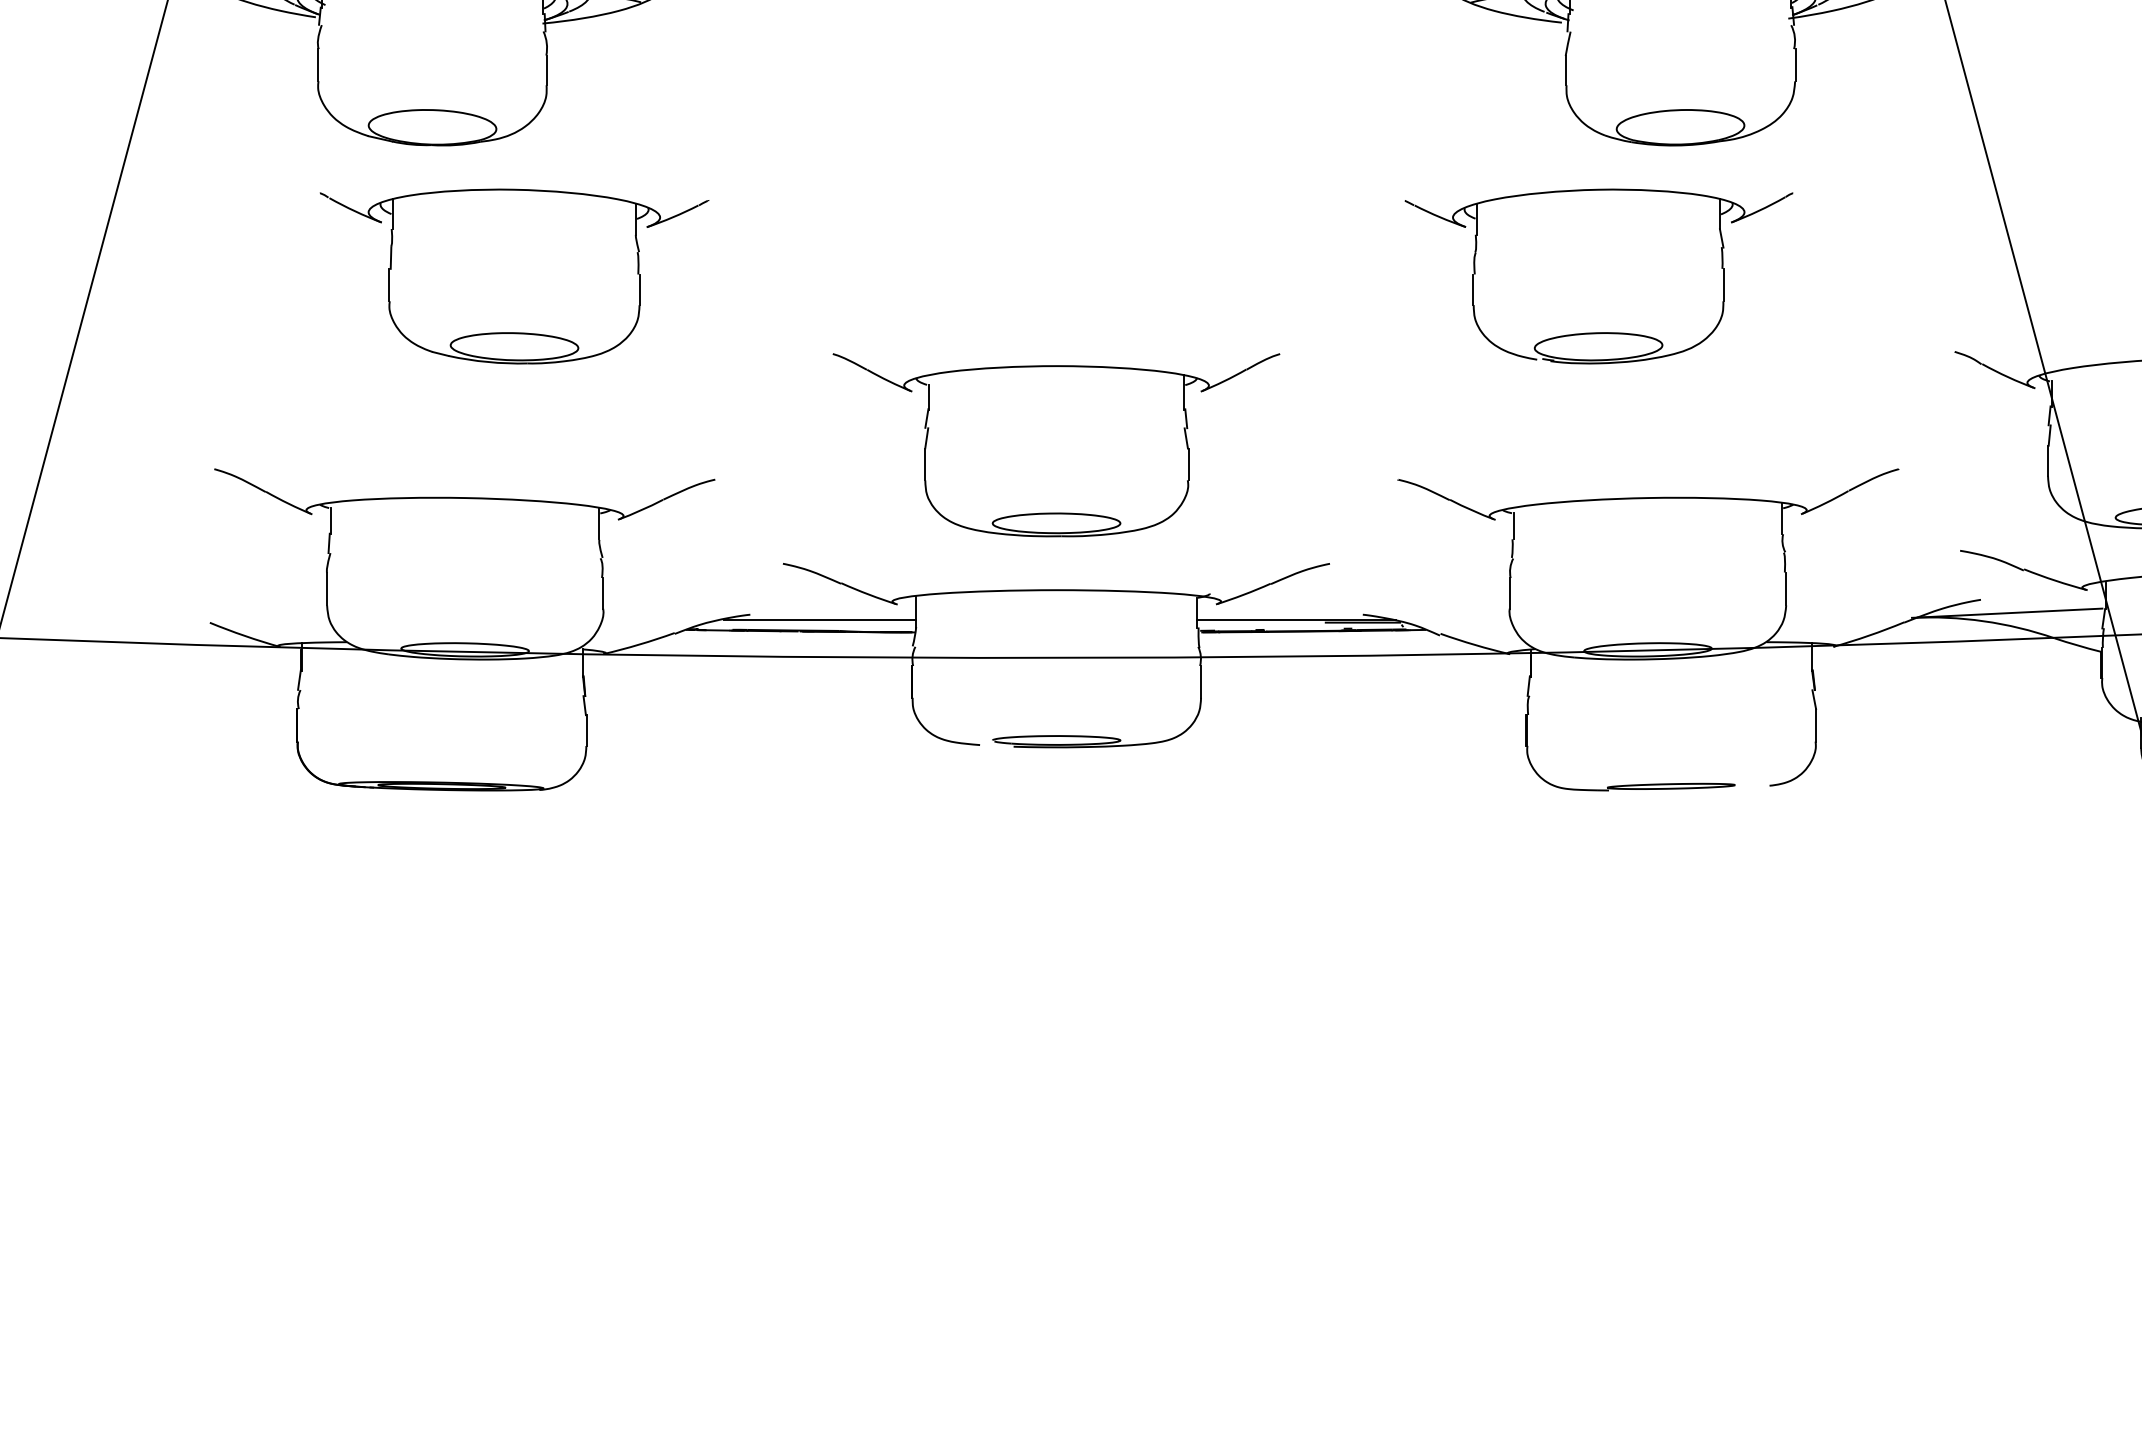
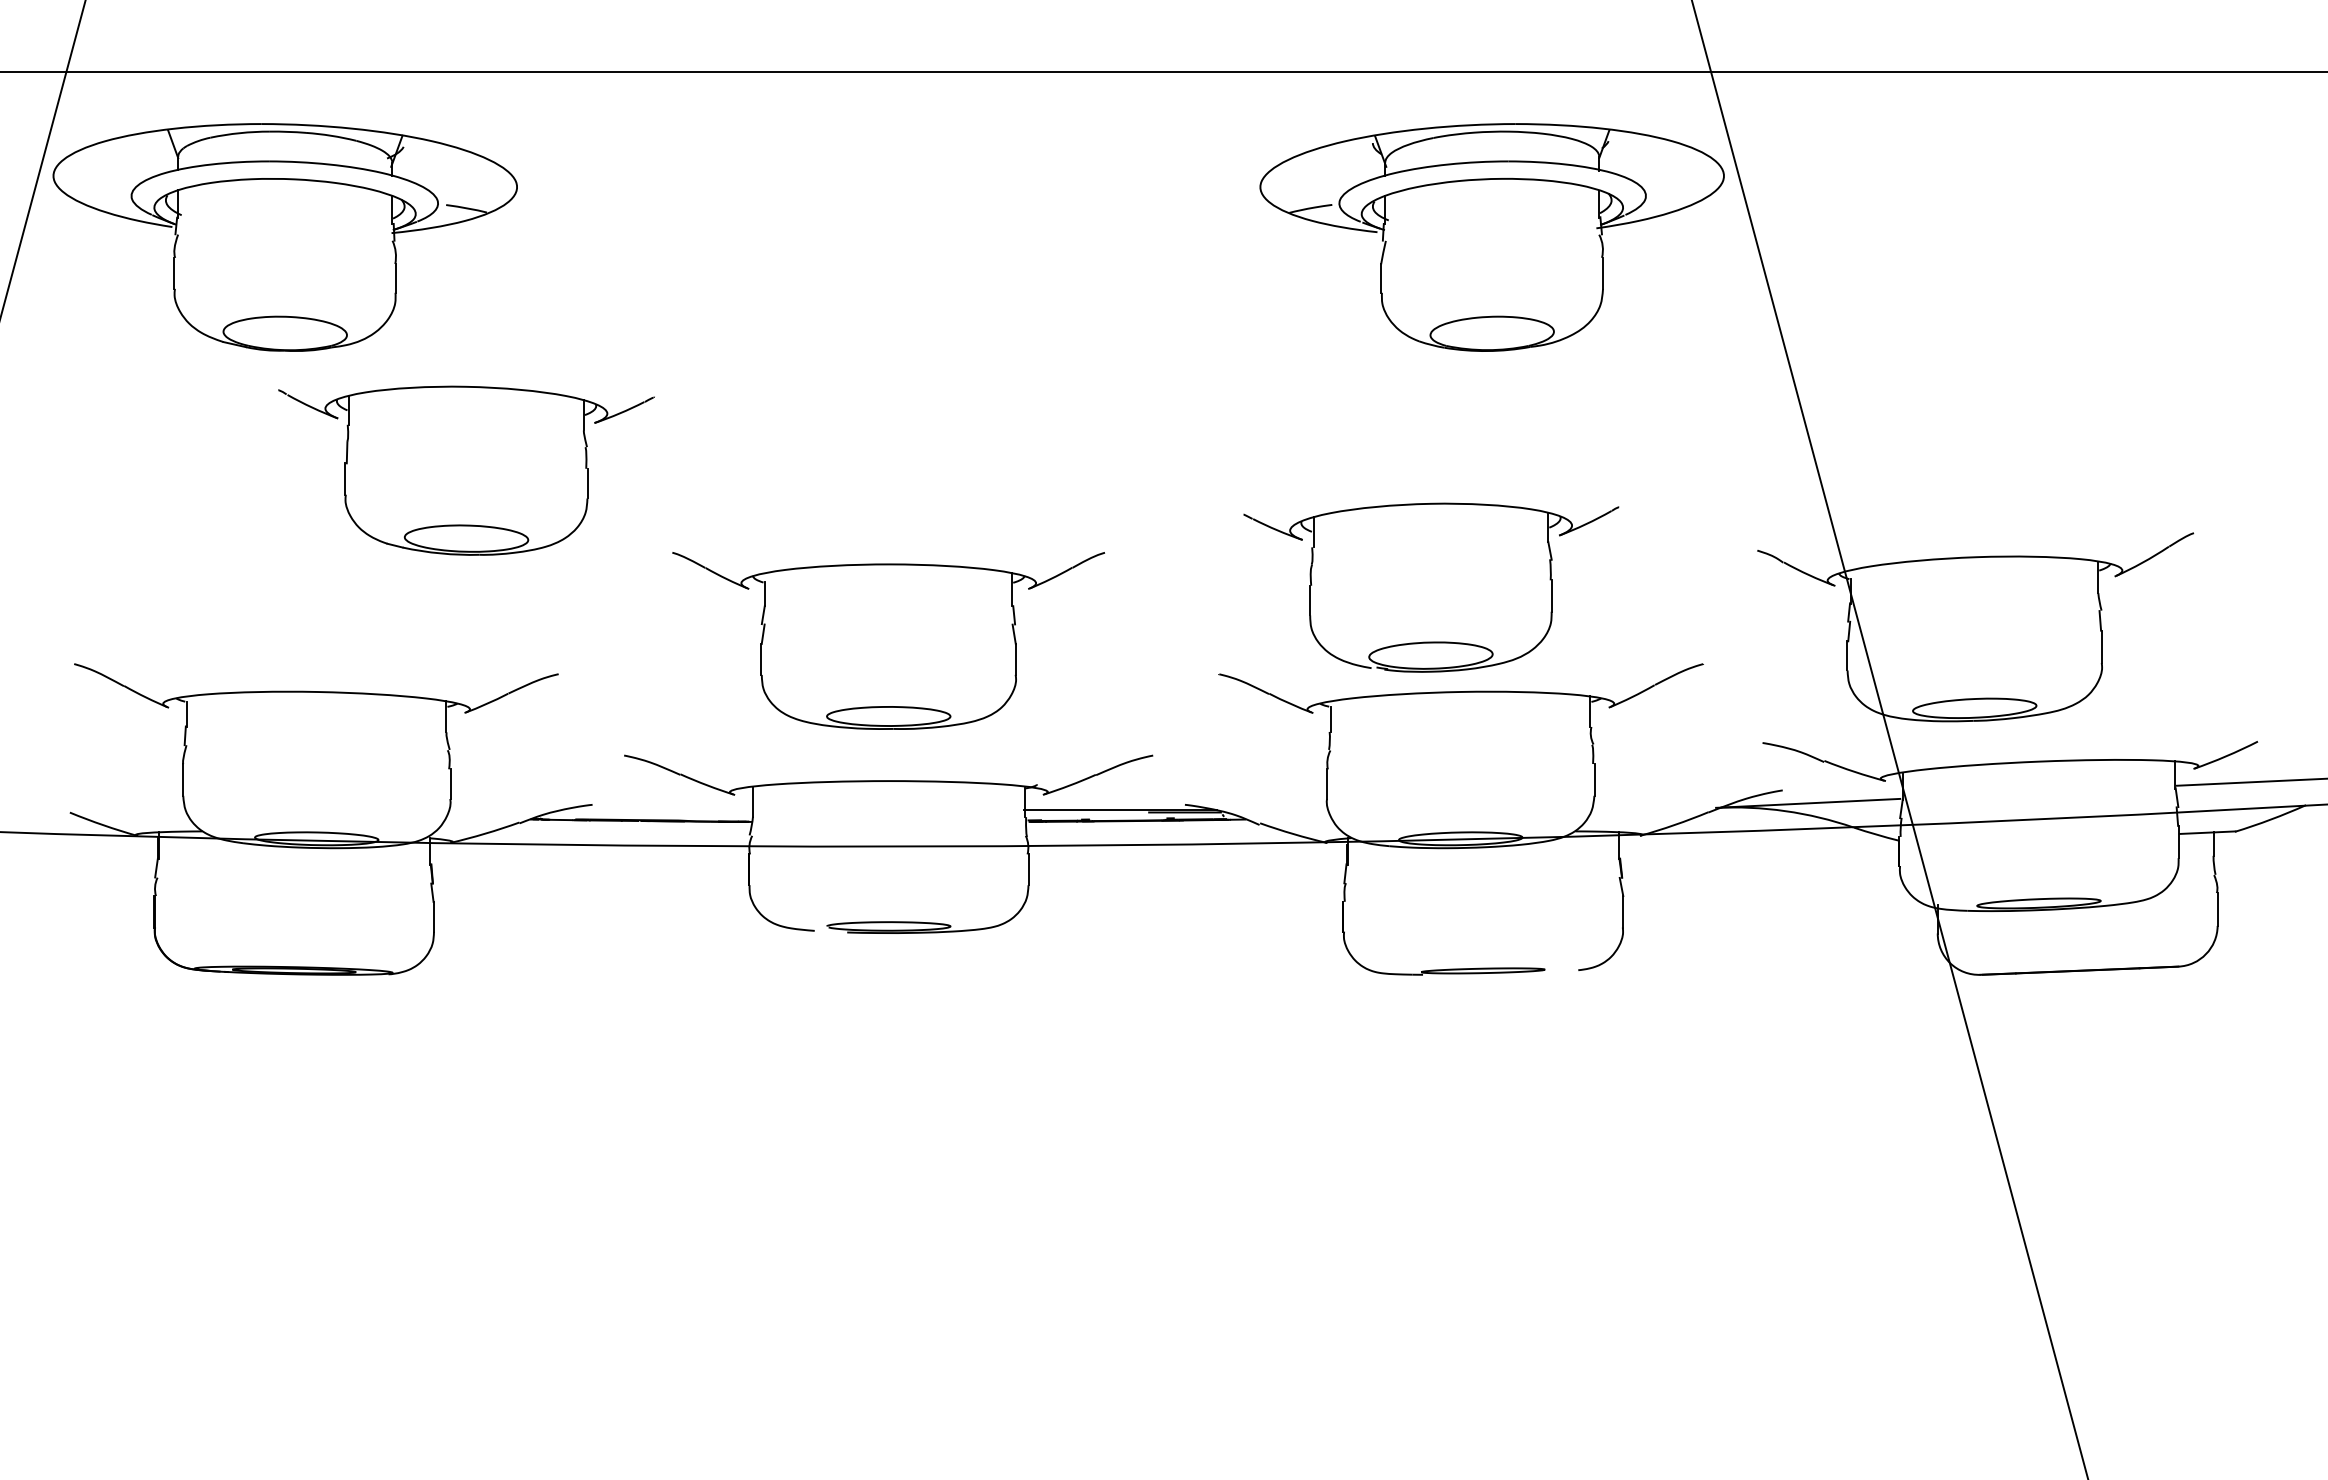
part: (514, 276) -> (466, 470), moved
part: (1599, 332) -> (1431, 641), moved
line: (819, 619) -> (659, 809), removed

